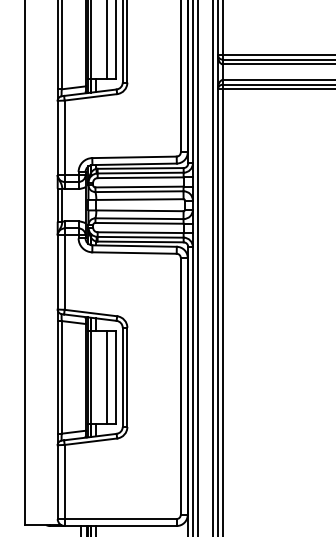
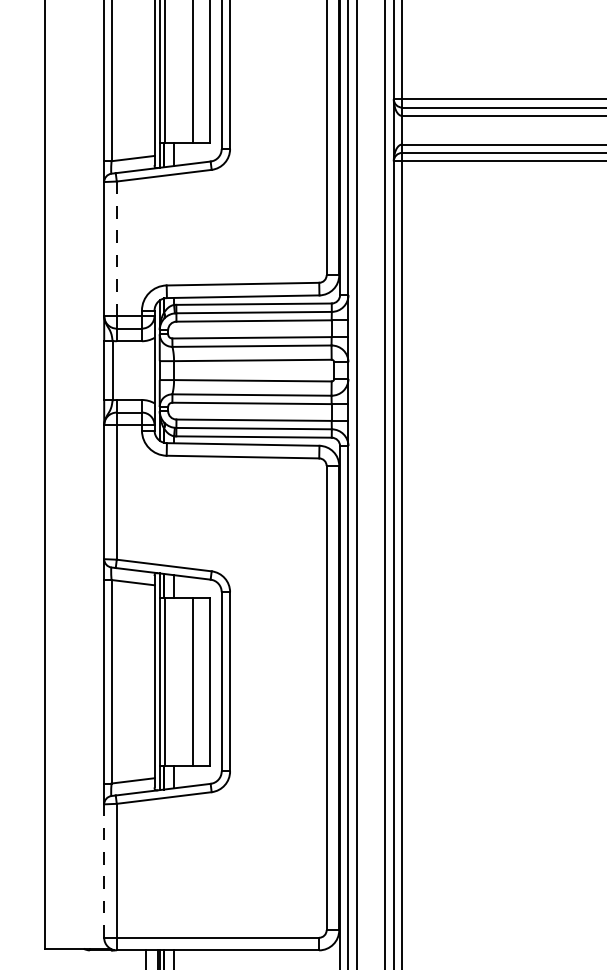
line: (64, 138) -> (116, 250), solid -> dashed
line: (57, 482) -> (103, 871), solid -> dashed

